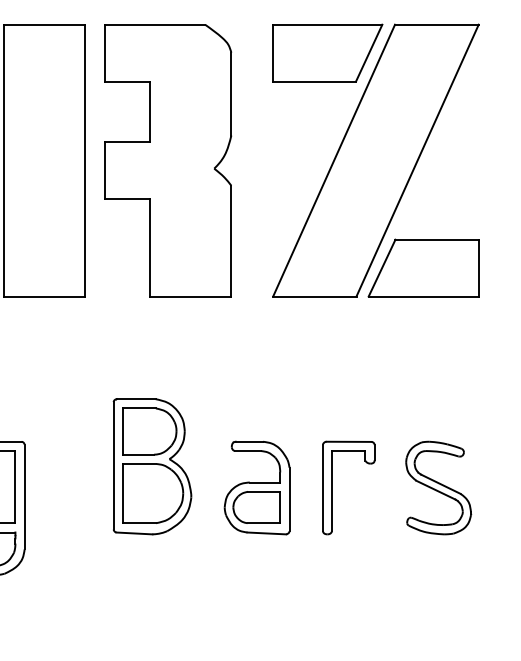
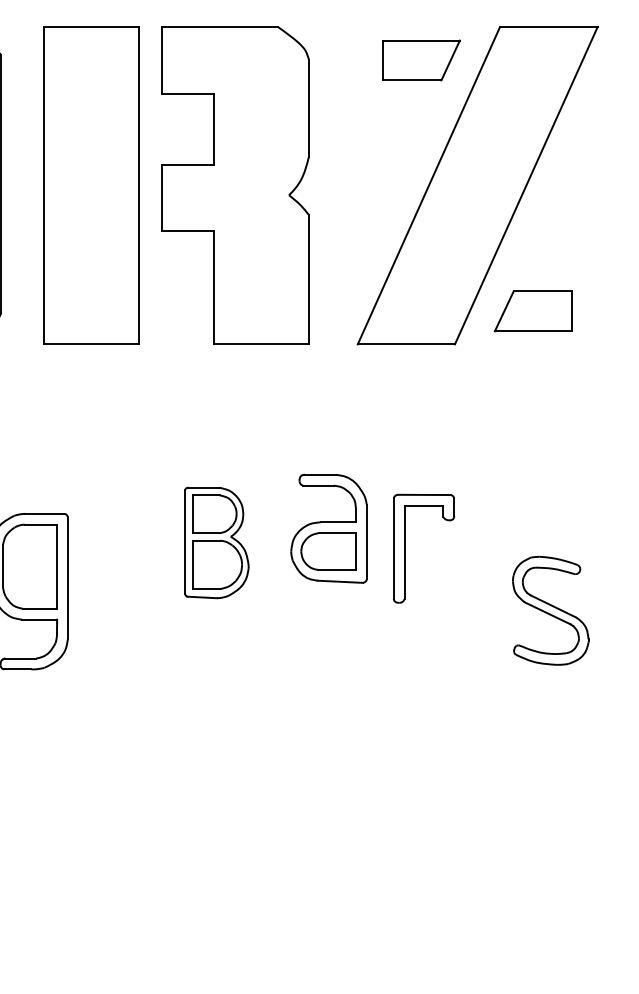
part: (327, 53) -> (421, 60), size x0.6
part: (423, 268) -> (533, 311), size x0.6
part: (152, 466) -> (216, 542), size x0.7
part: (256, 487) -> (328, 528), moved
part: (332, 487) -> (405, 548), moved
part: (438, 487) -> (550, 610), moved

